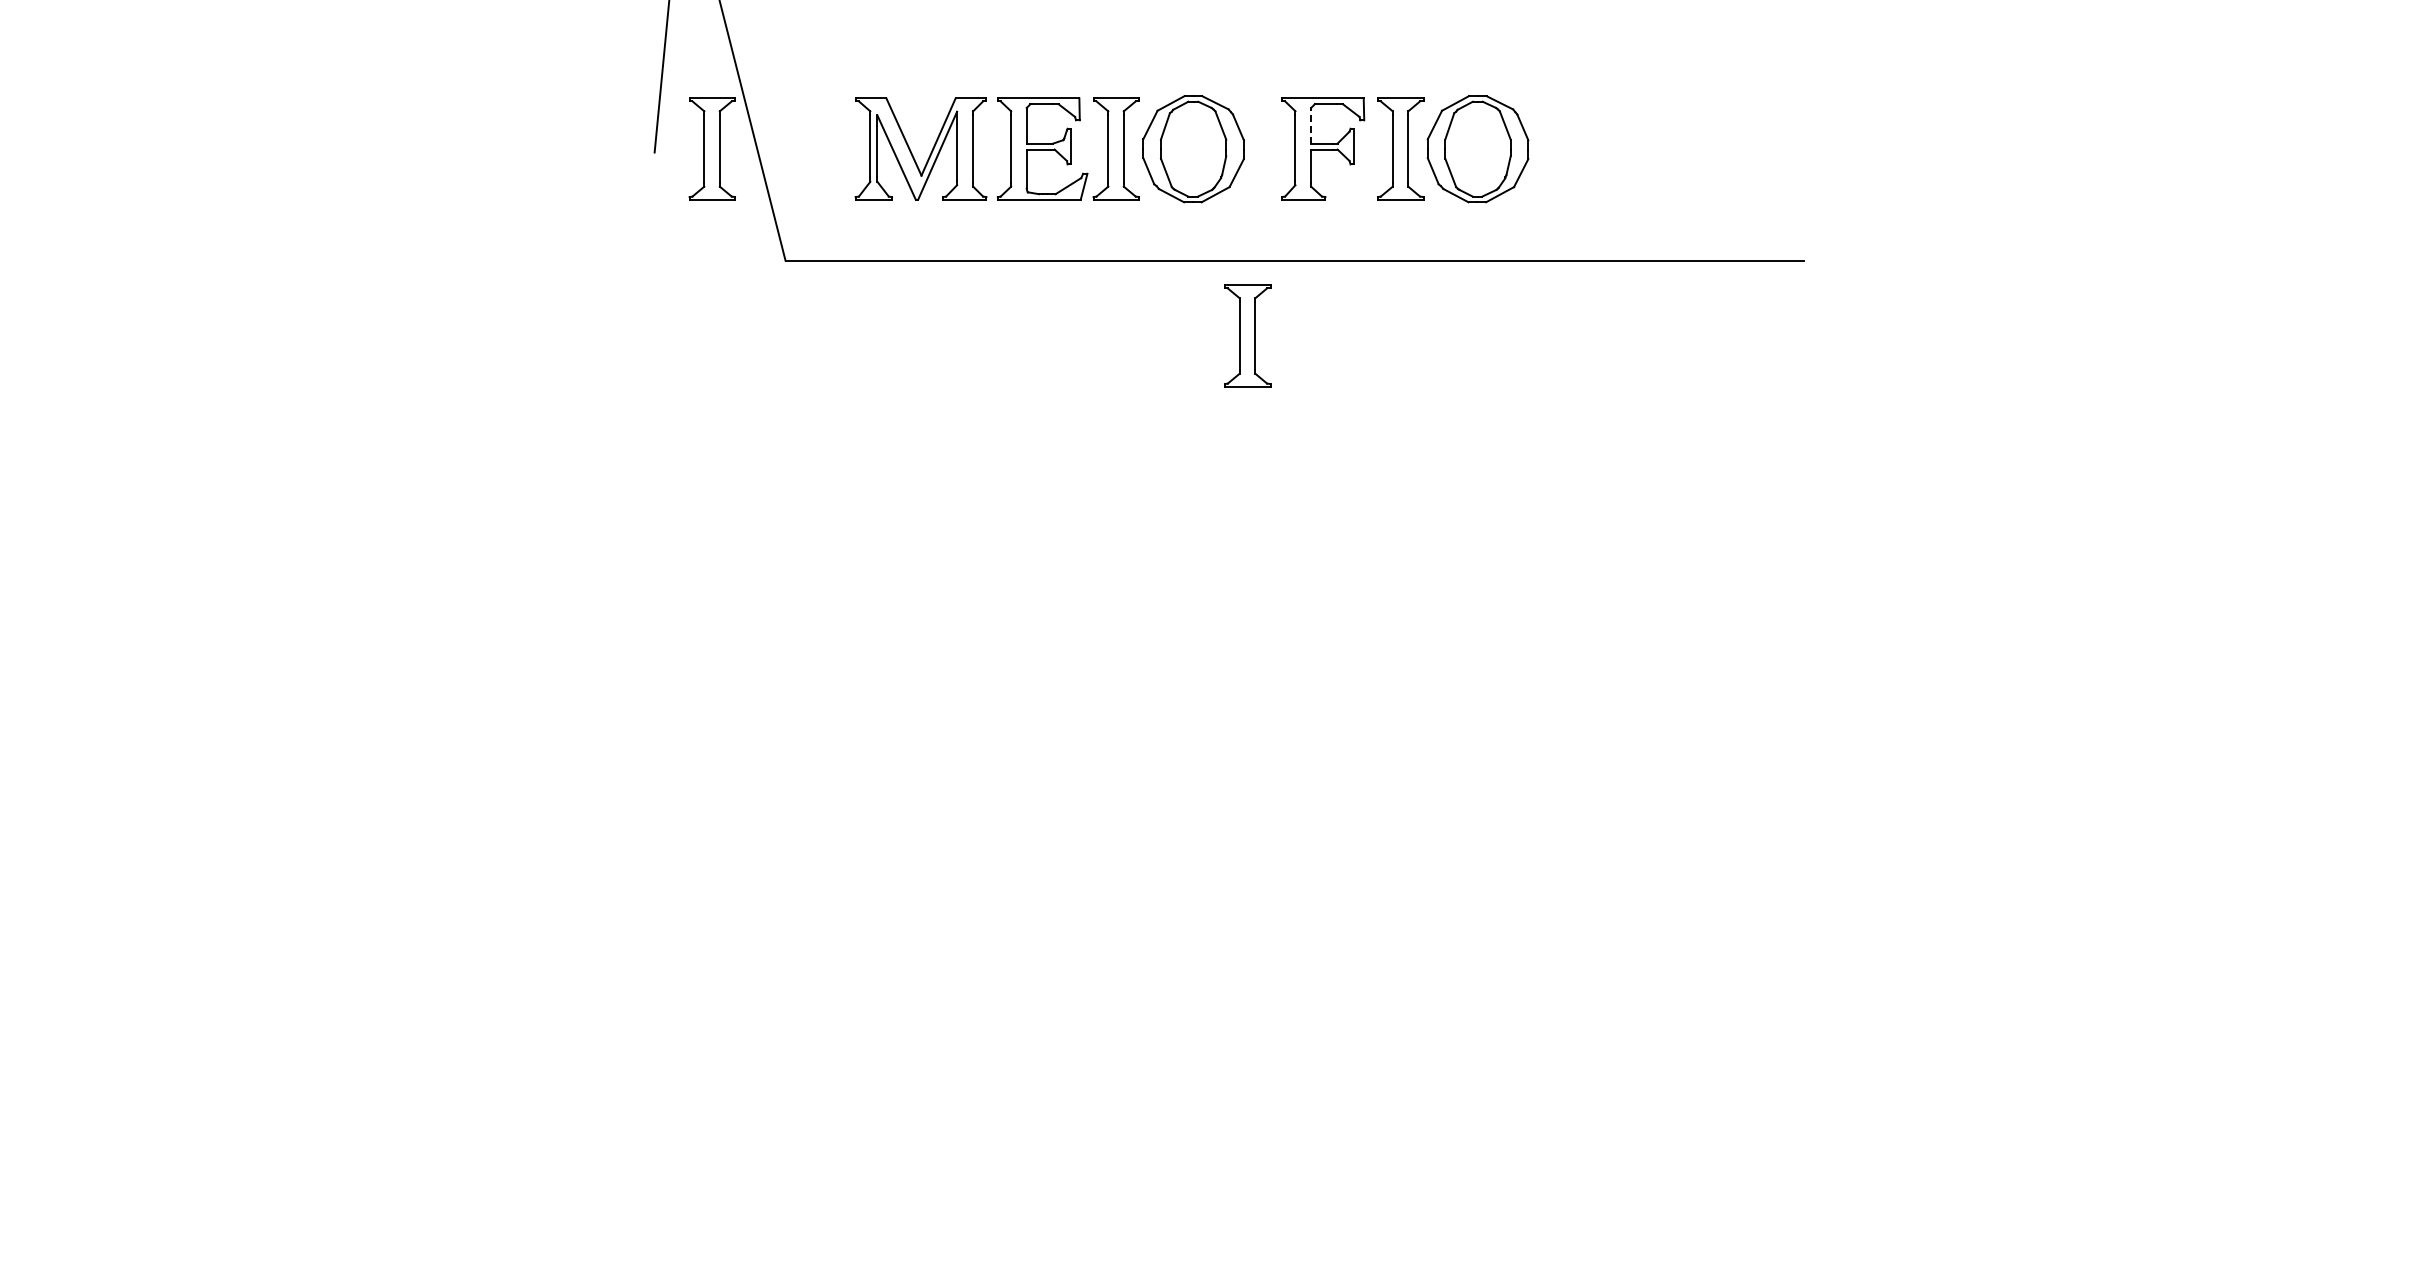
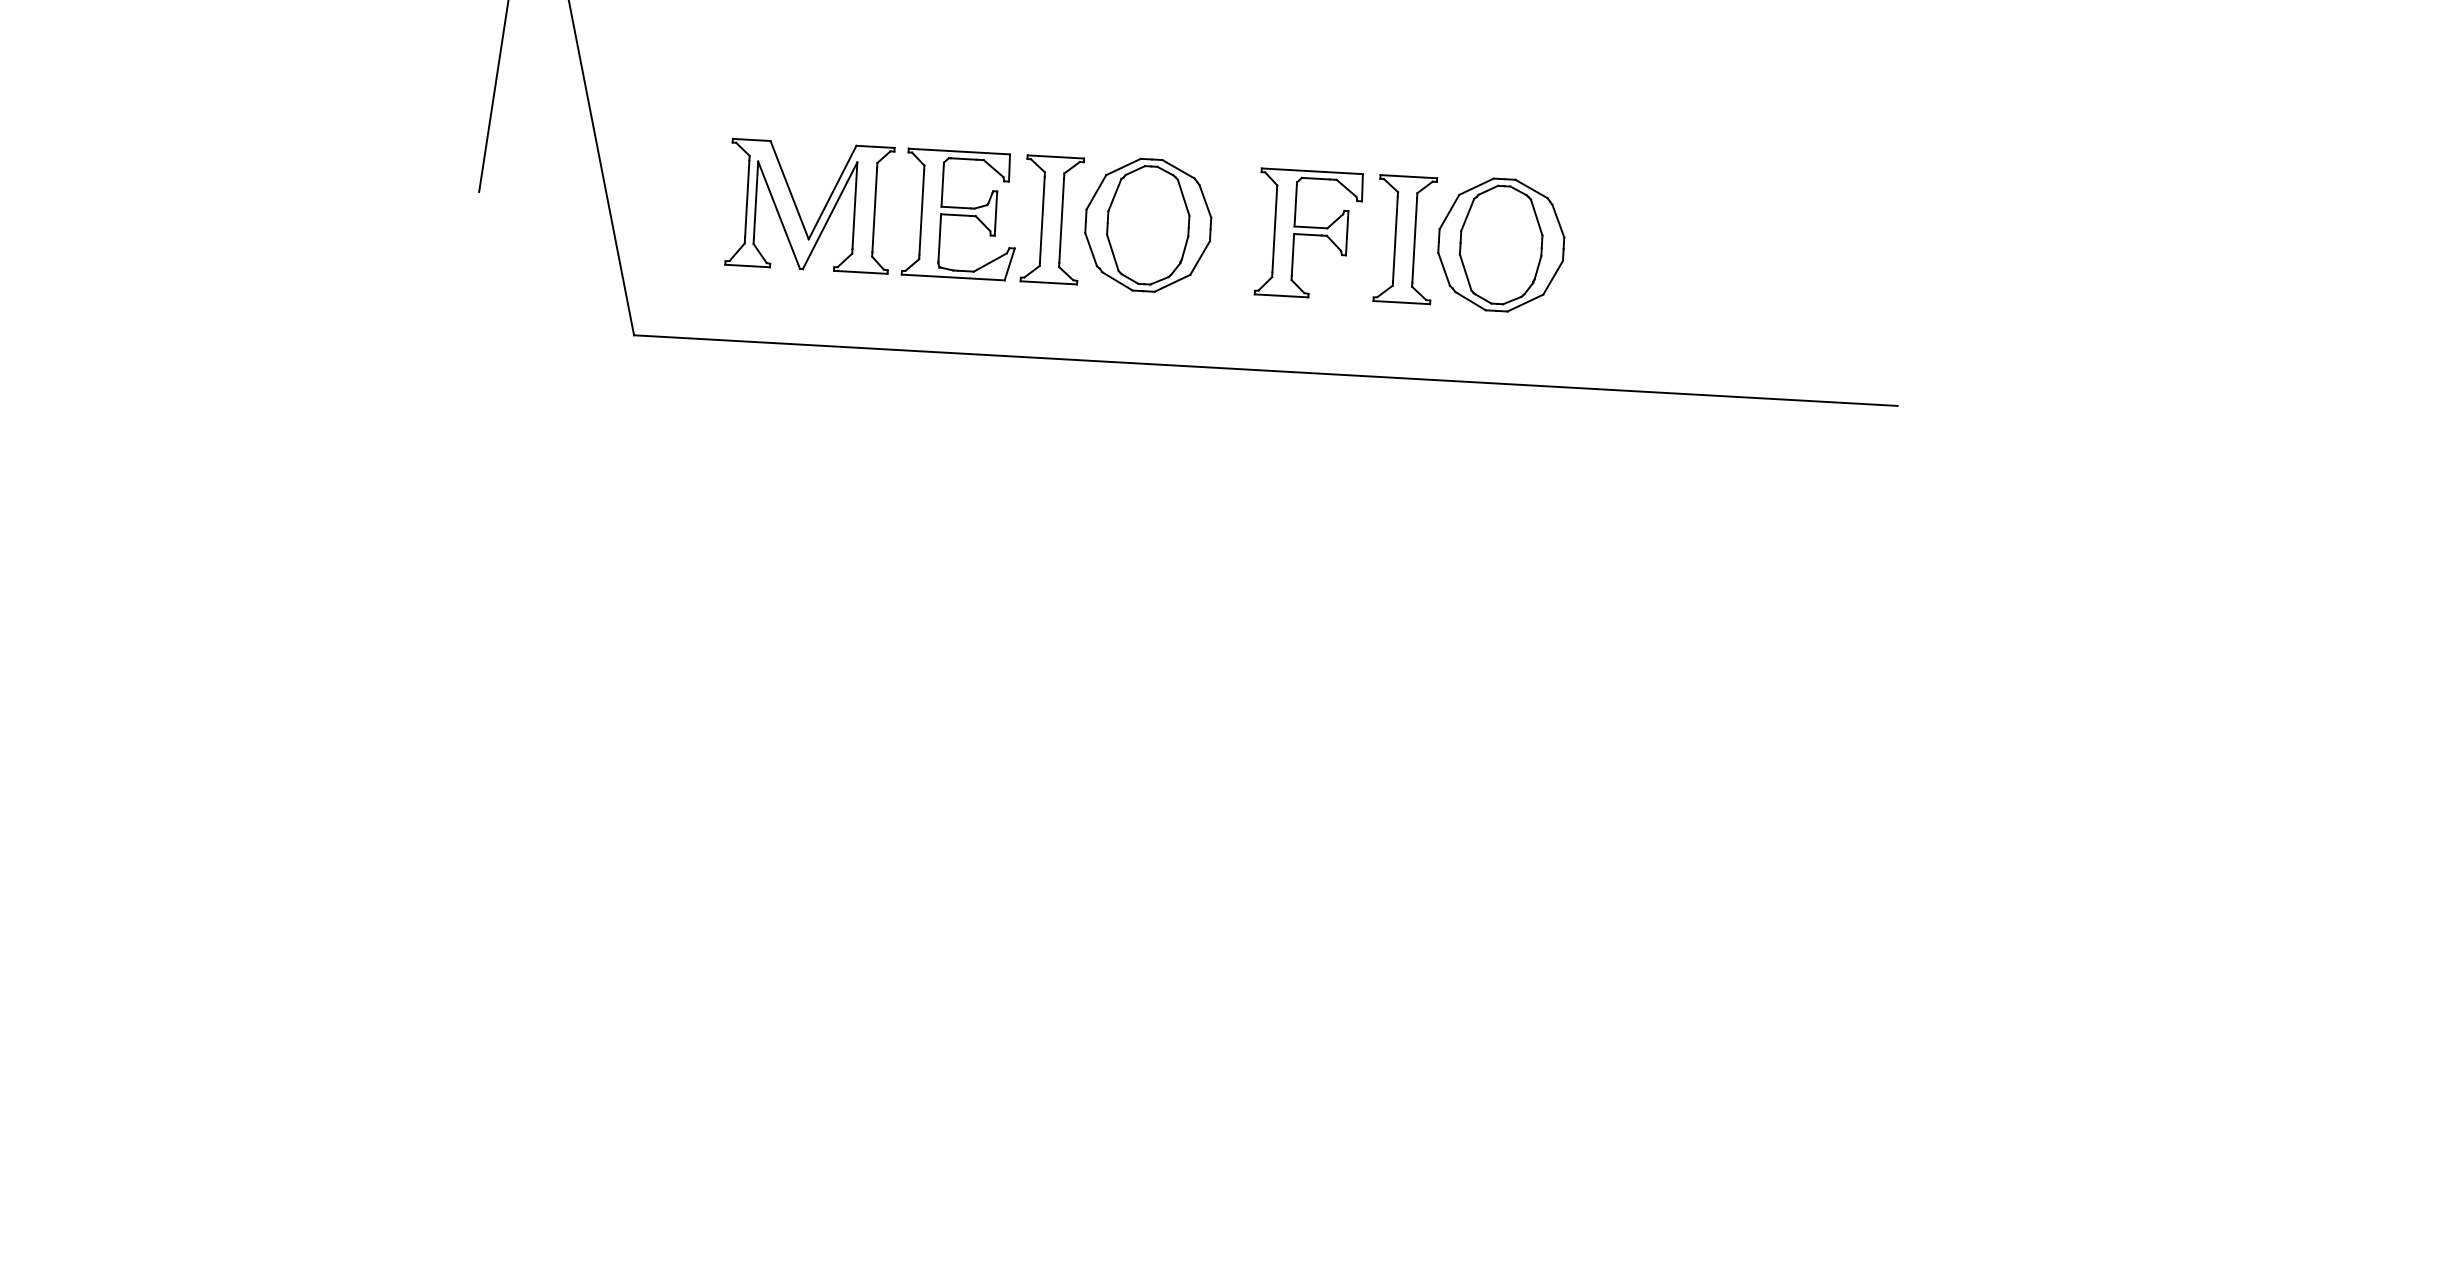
line: (1311, 126) -> (1296, 205), dashed -> solid
part: (711, 148) -> (549, 191), removed
part: (1247, 335) -> (1202, 460), removed

